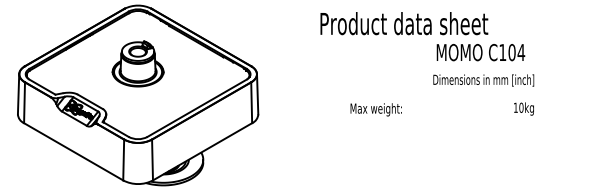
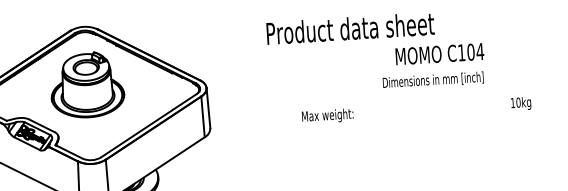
text: (480, 52) -> (439, 54), moved
part: (137, 63) -> (86, 84), size x1.43
text: (523, 108) -> (520, 103), moved

